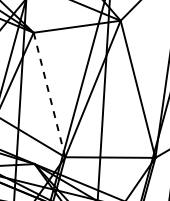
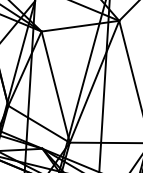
line: (49, 95) -> (55, 87), dashed -> solid

